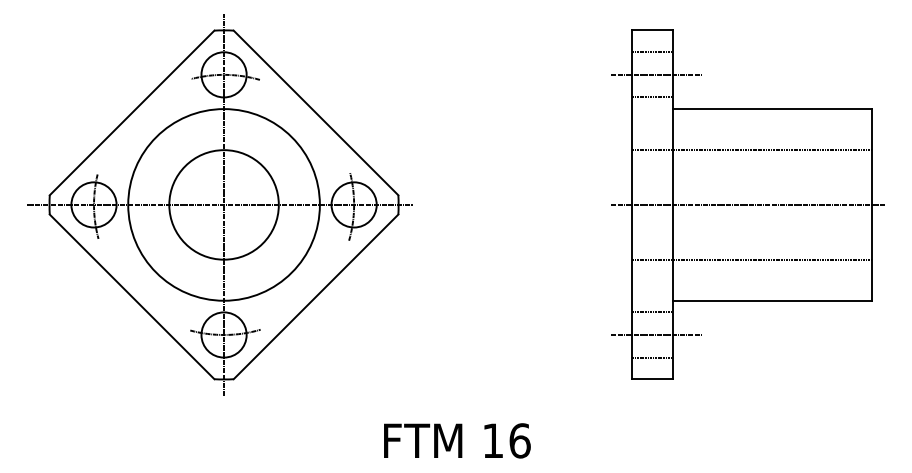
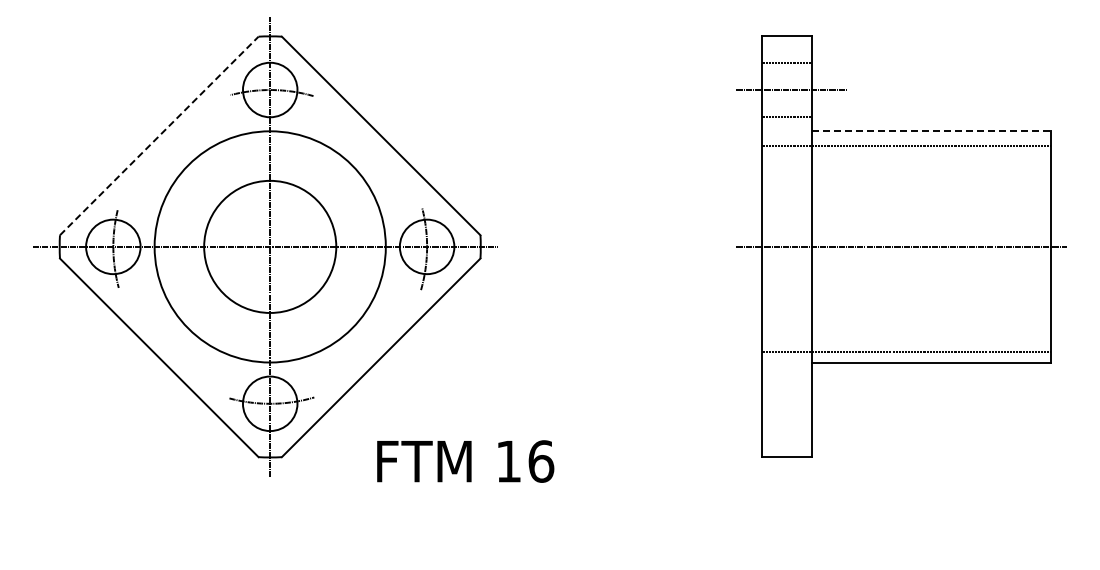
line: (772, 109) -> (931, 131), solid -> dashed
line: (132, 112) -> (159, 135), solid -> dashed
line: (751, 149) -> (906, 145), moved
line: (751, 259) -> (906, 351), moved
line: (652, 312) -> (787, 376), removed
line: (656, 334) -> (791, 403), removed
line: (652, 357) -> (787, 431), removed
text: (457, 440) -> (465, 461), moved

